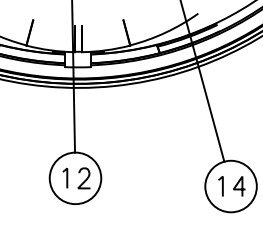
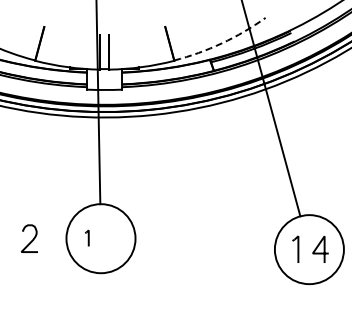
arc: (165, 32) -> (221, 43), solid -> dashed
part: (64, 177) -> (86, 237), size x0.6
curve: (85, 179) -> (31, 240), moved

